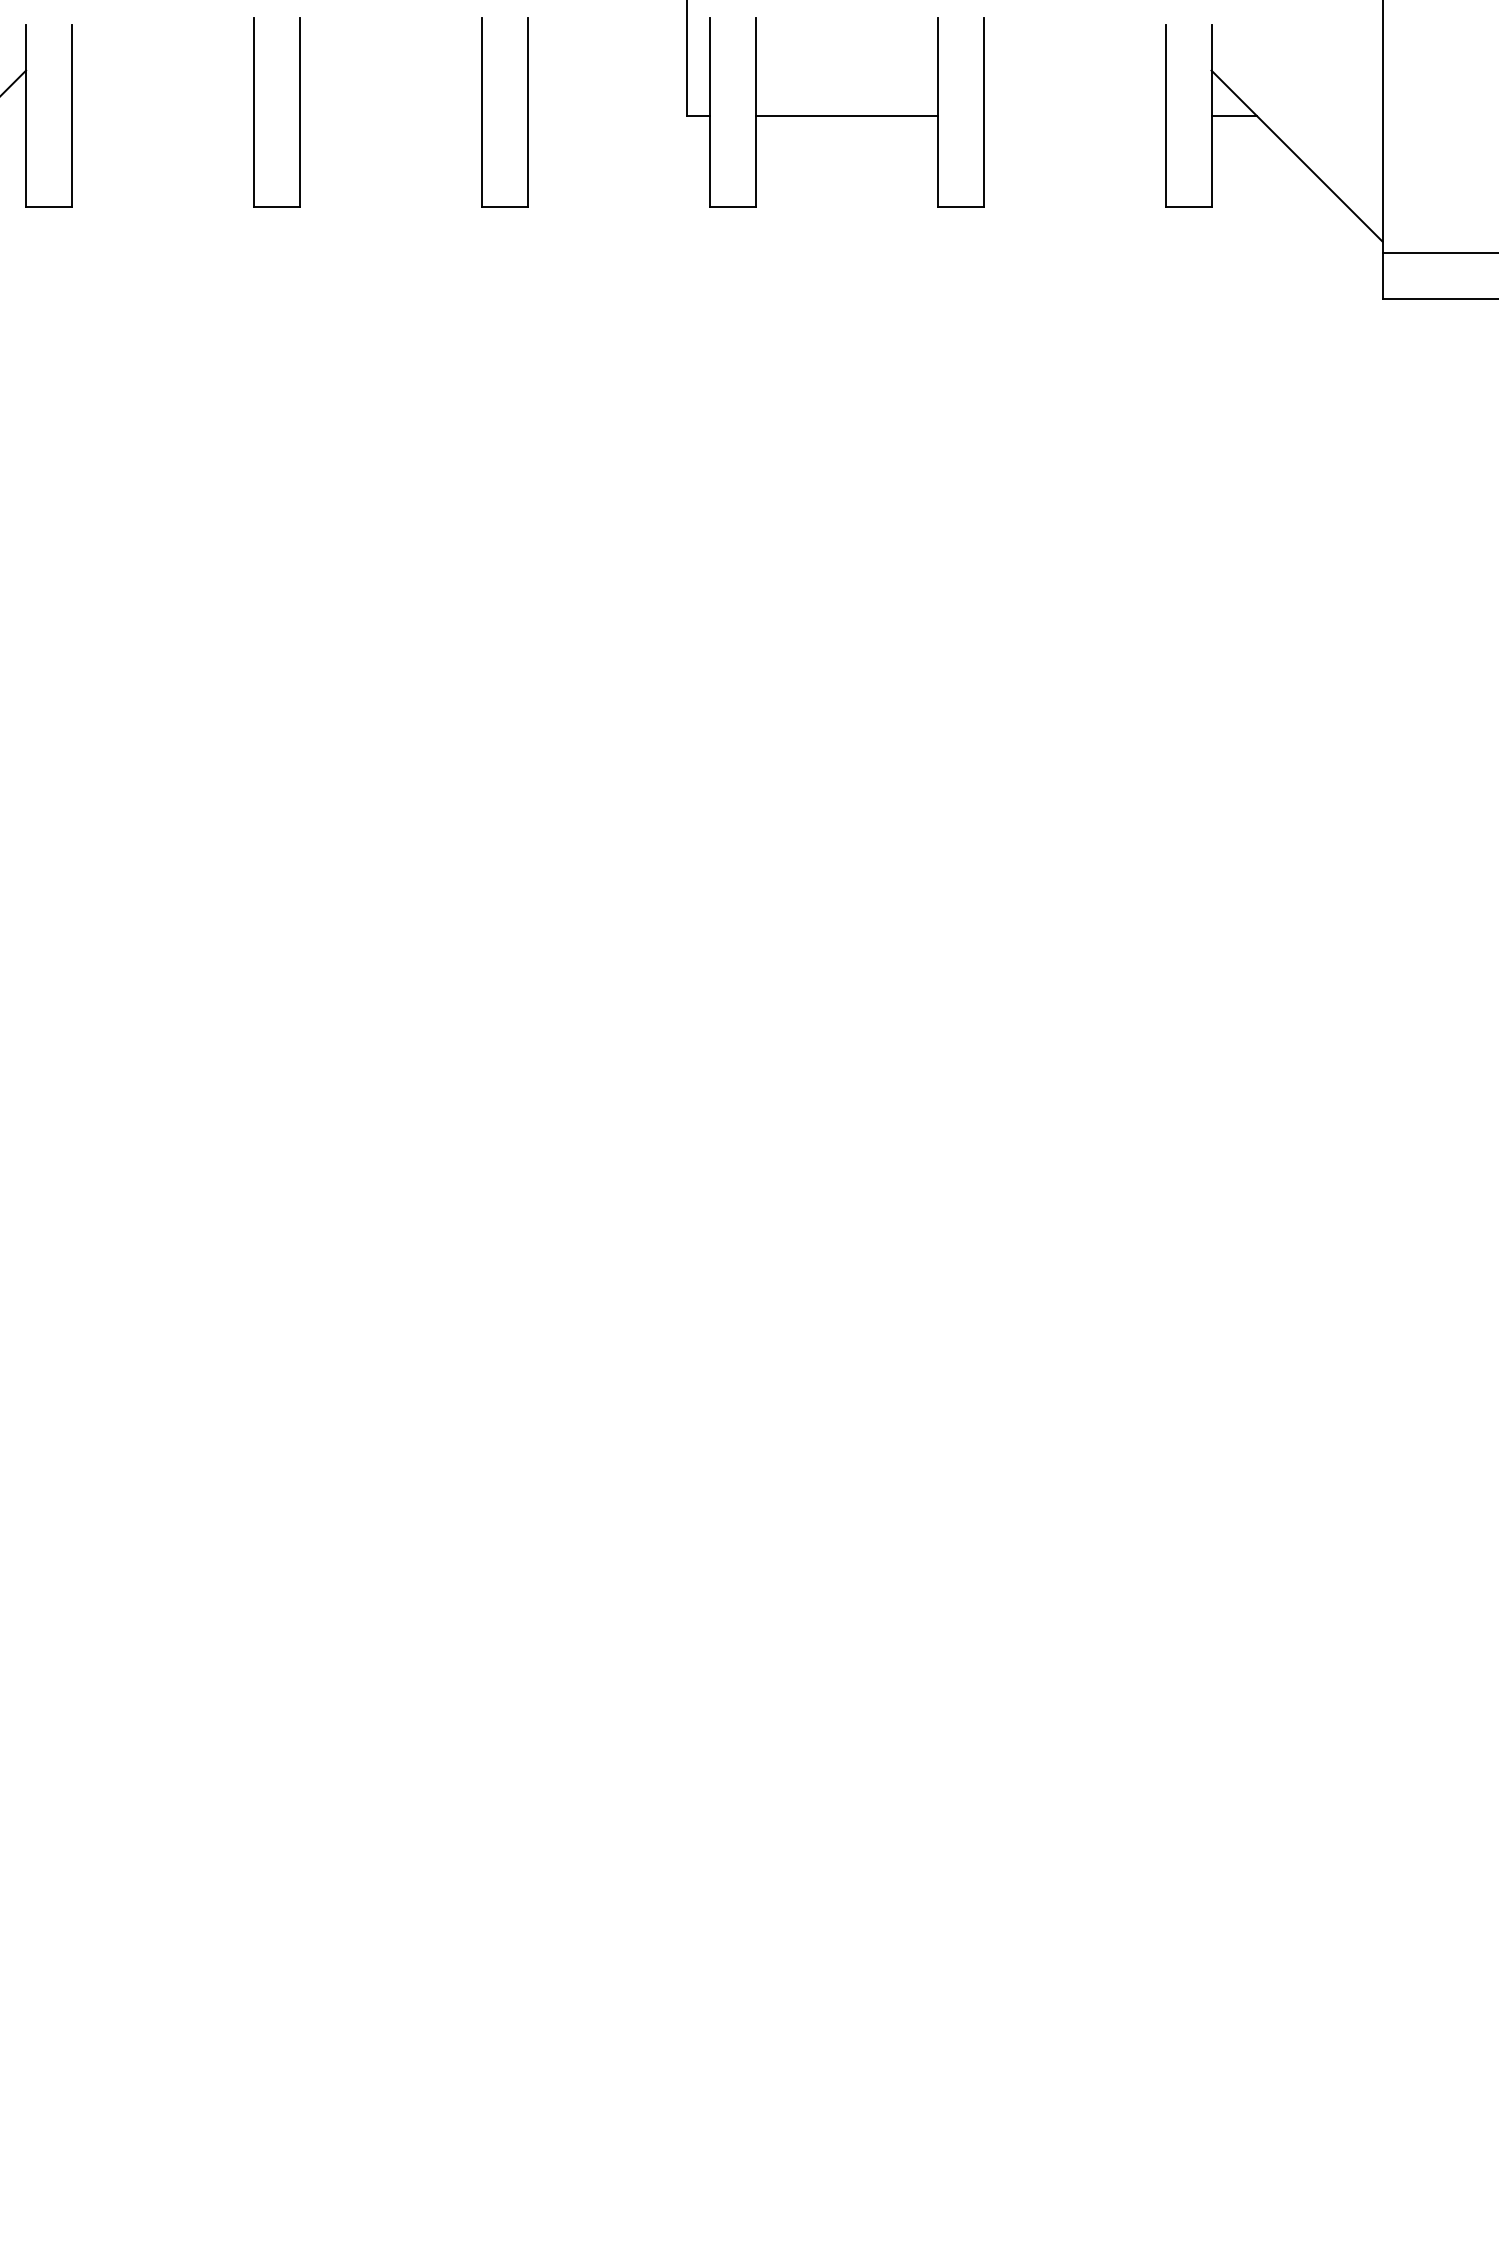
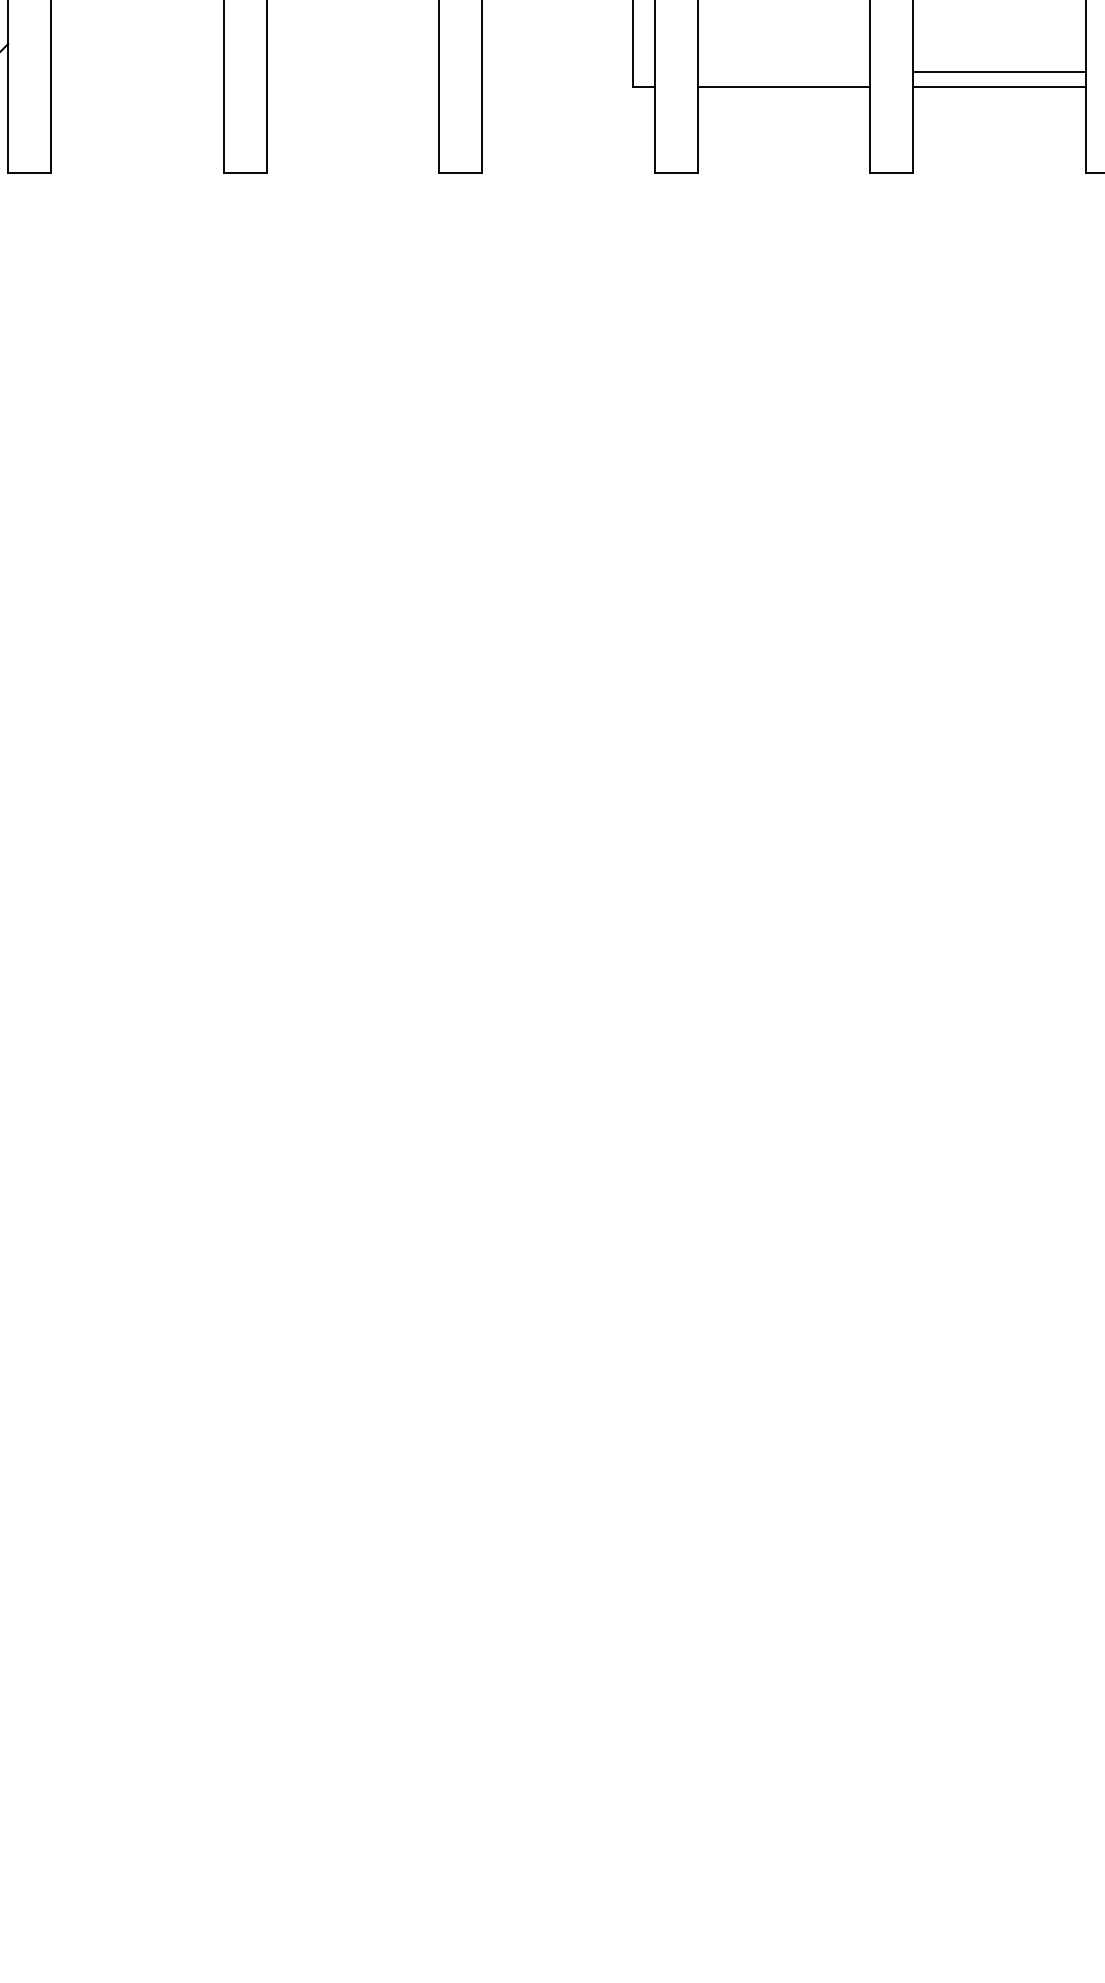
line: (1074, 100) -> (999, 72), added
line: (1074, 116) -> (999, 87), added

